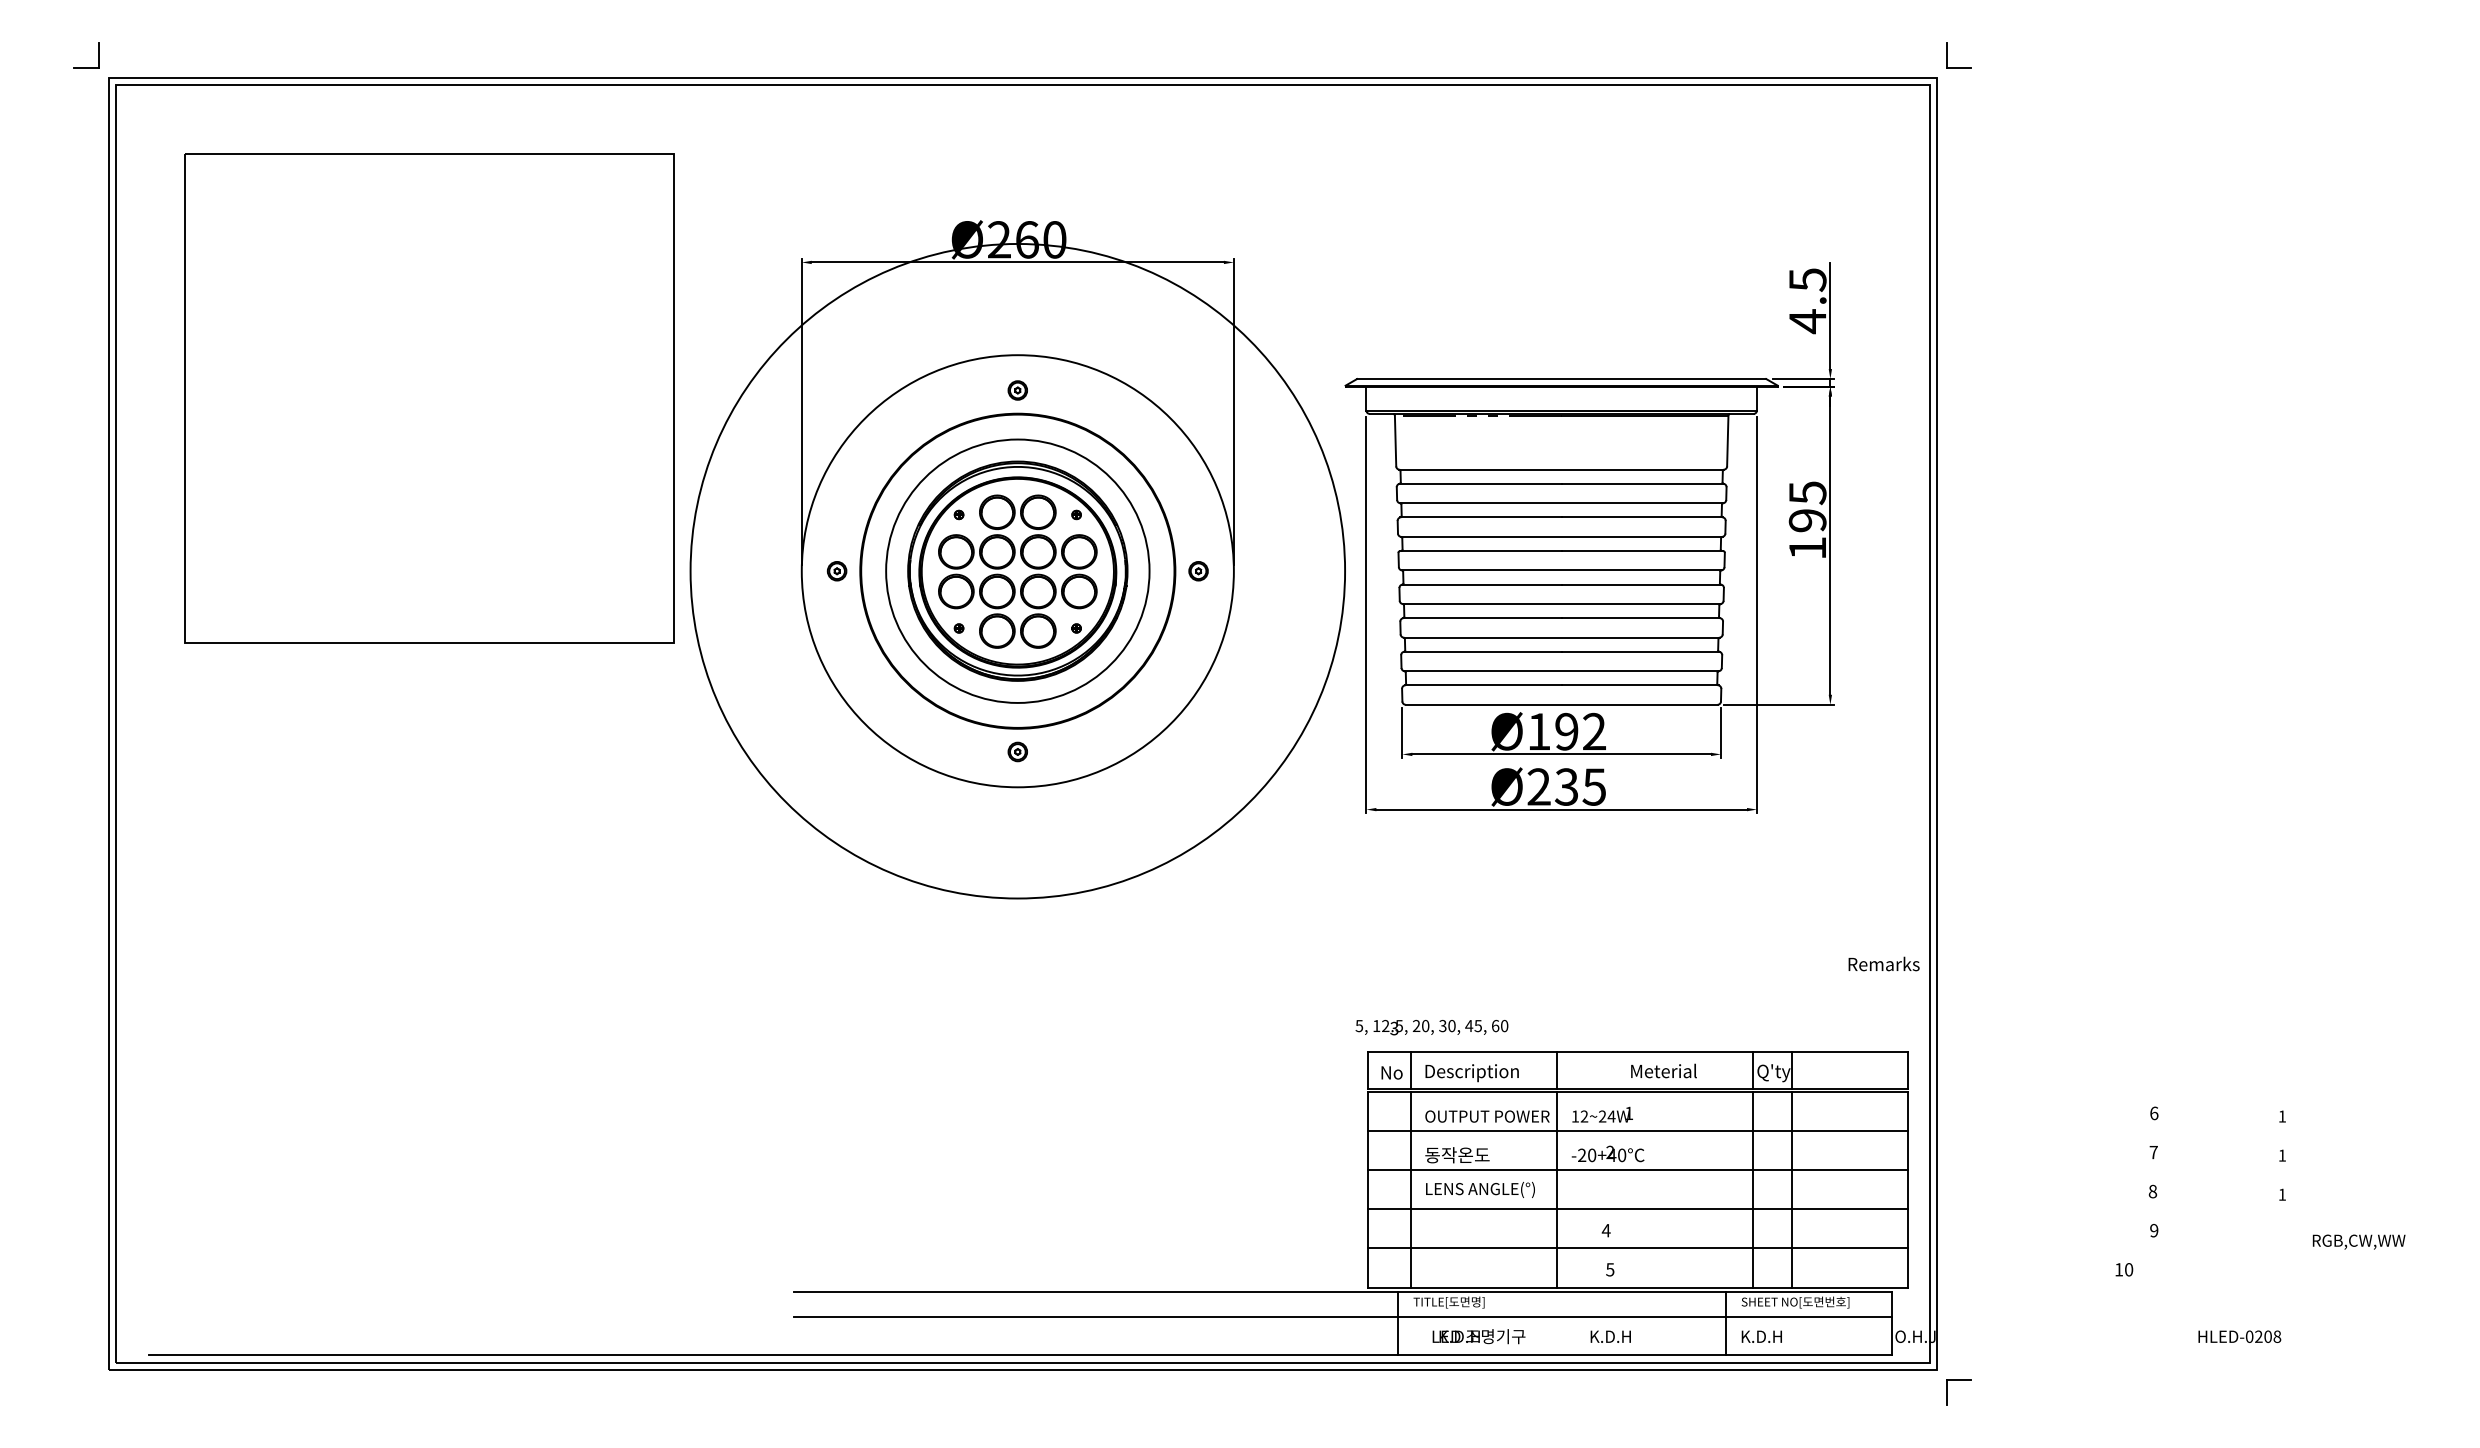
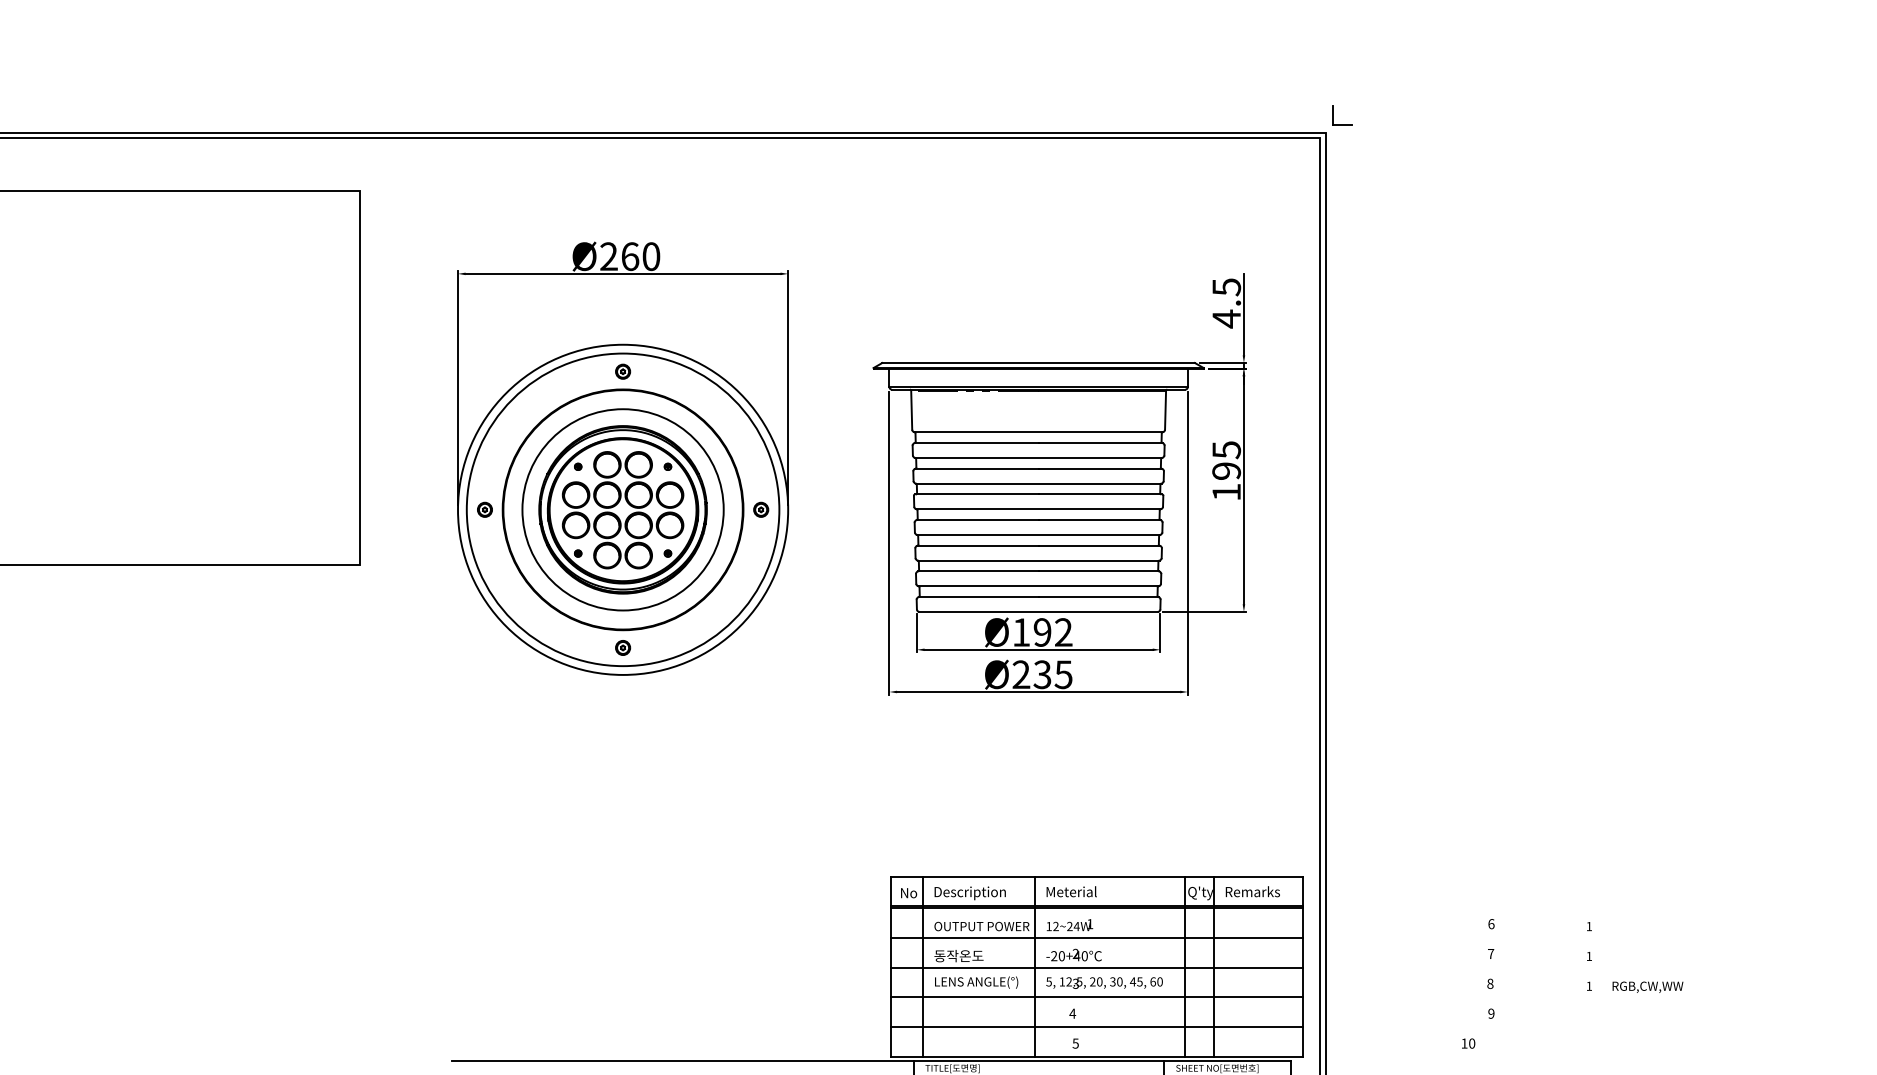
circle: (1017, 570) -> (622, 509), size x0.62
text: (1883, 963) -> (1252, 891), moved
text: (1431, 1027) -> (1104, 983), moved
text: (1663, 1070) -> (1071, 891), moved
text: (2358, 1241) -> (1647, 986), moved

